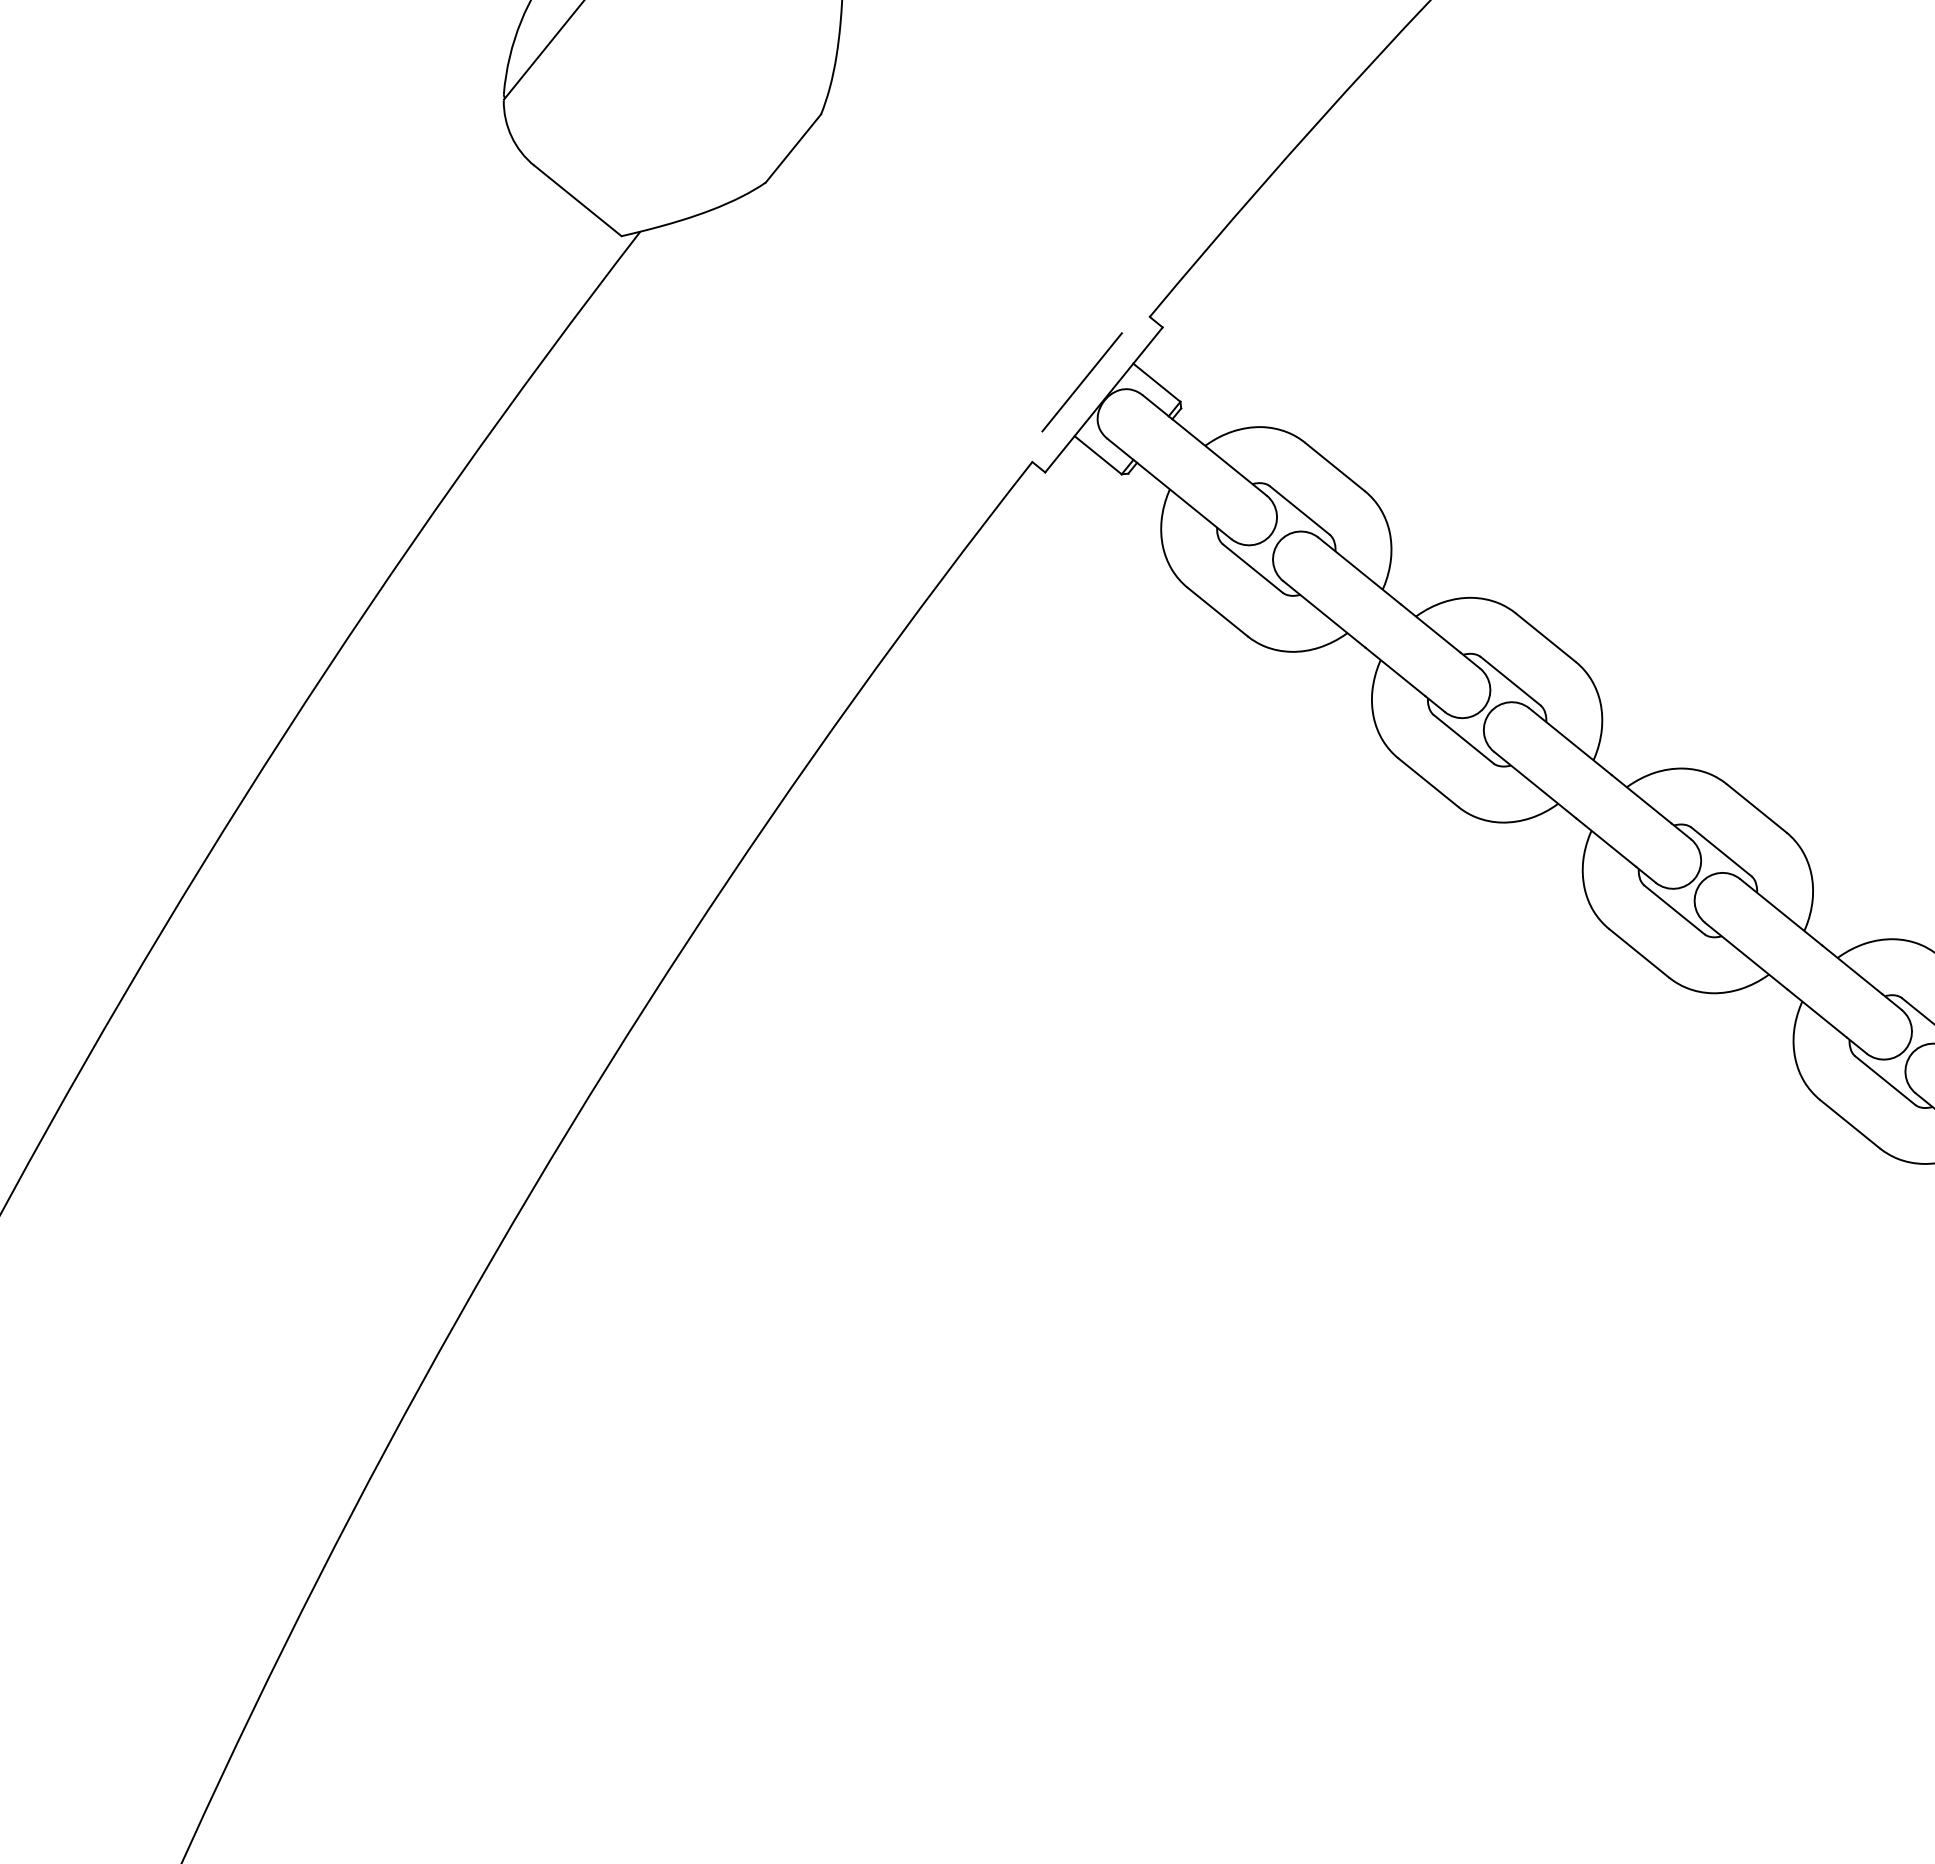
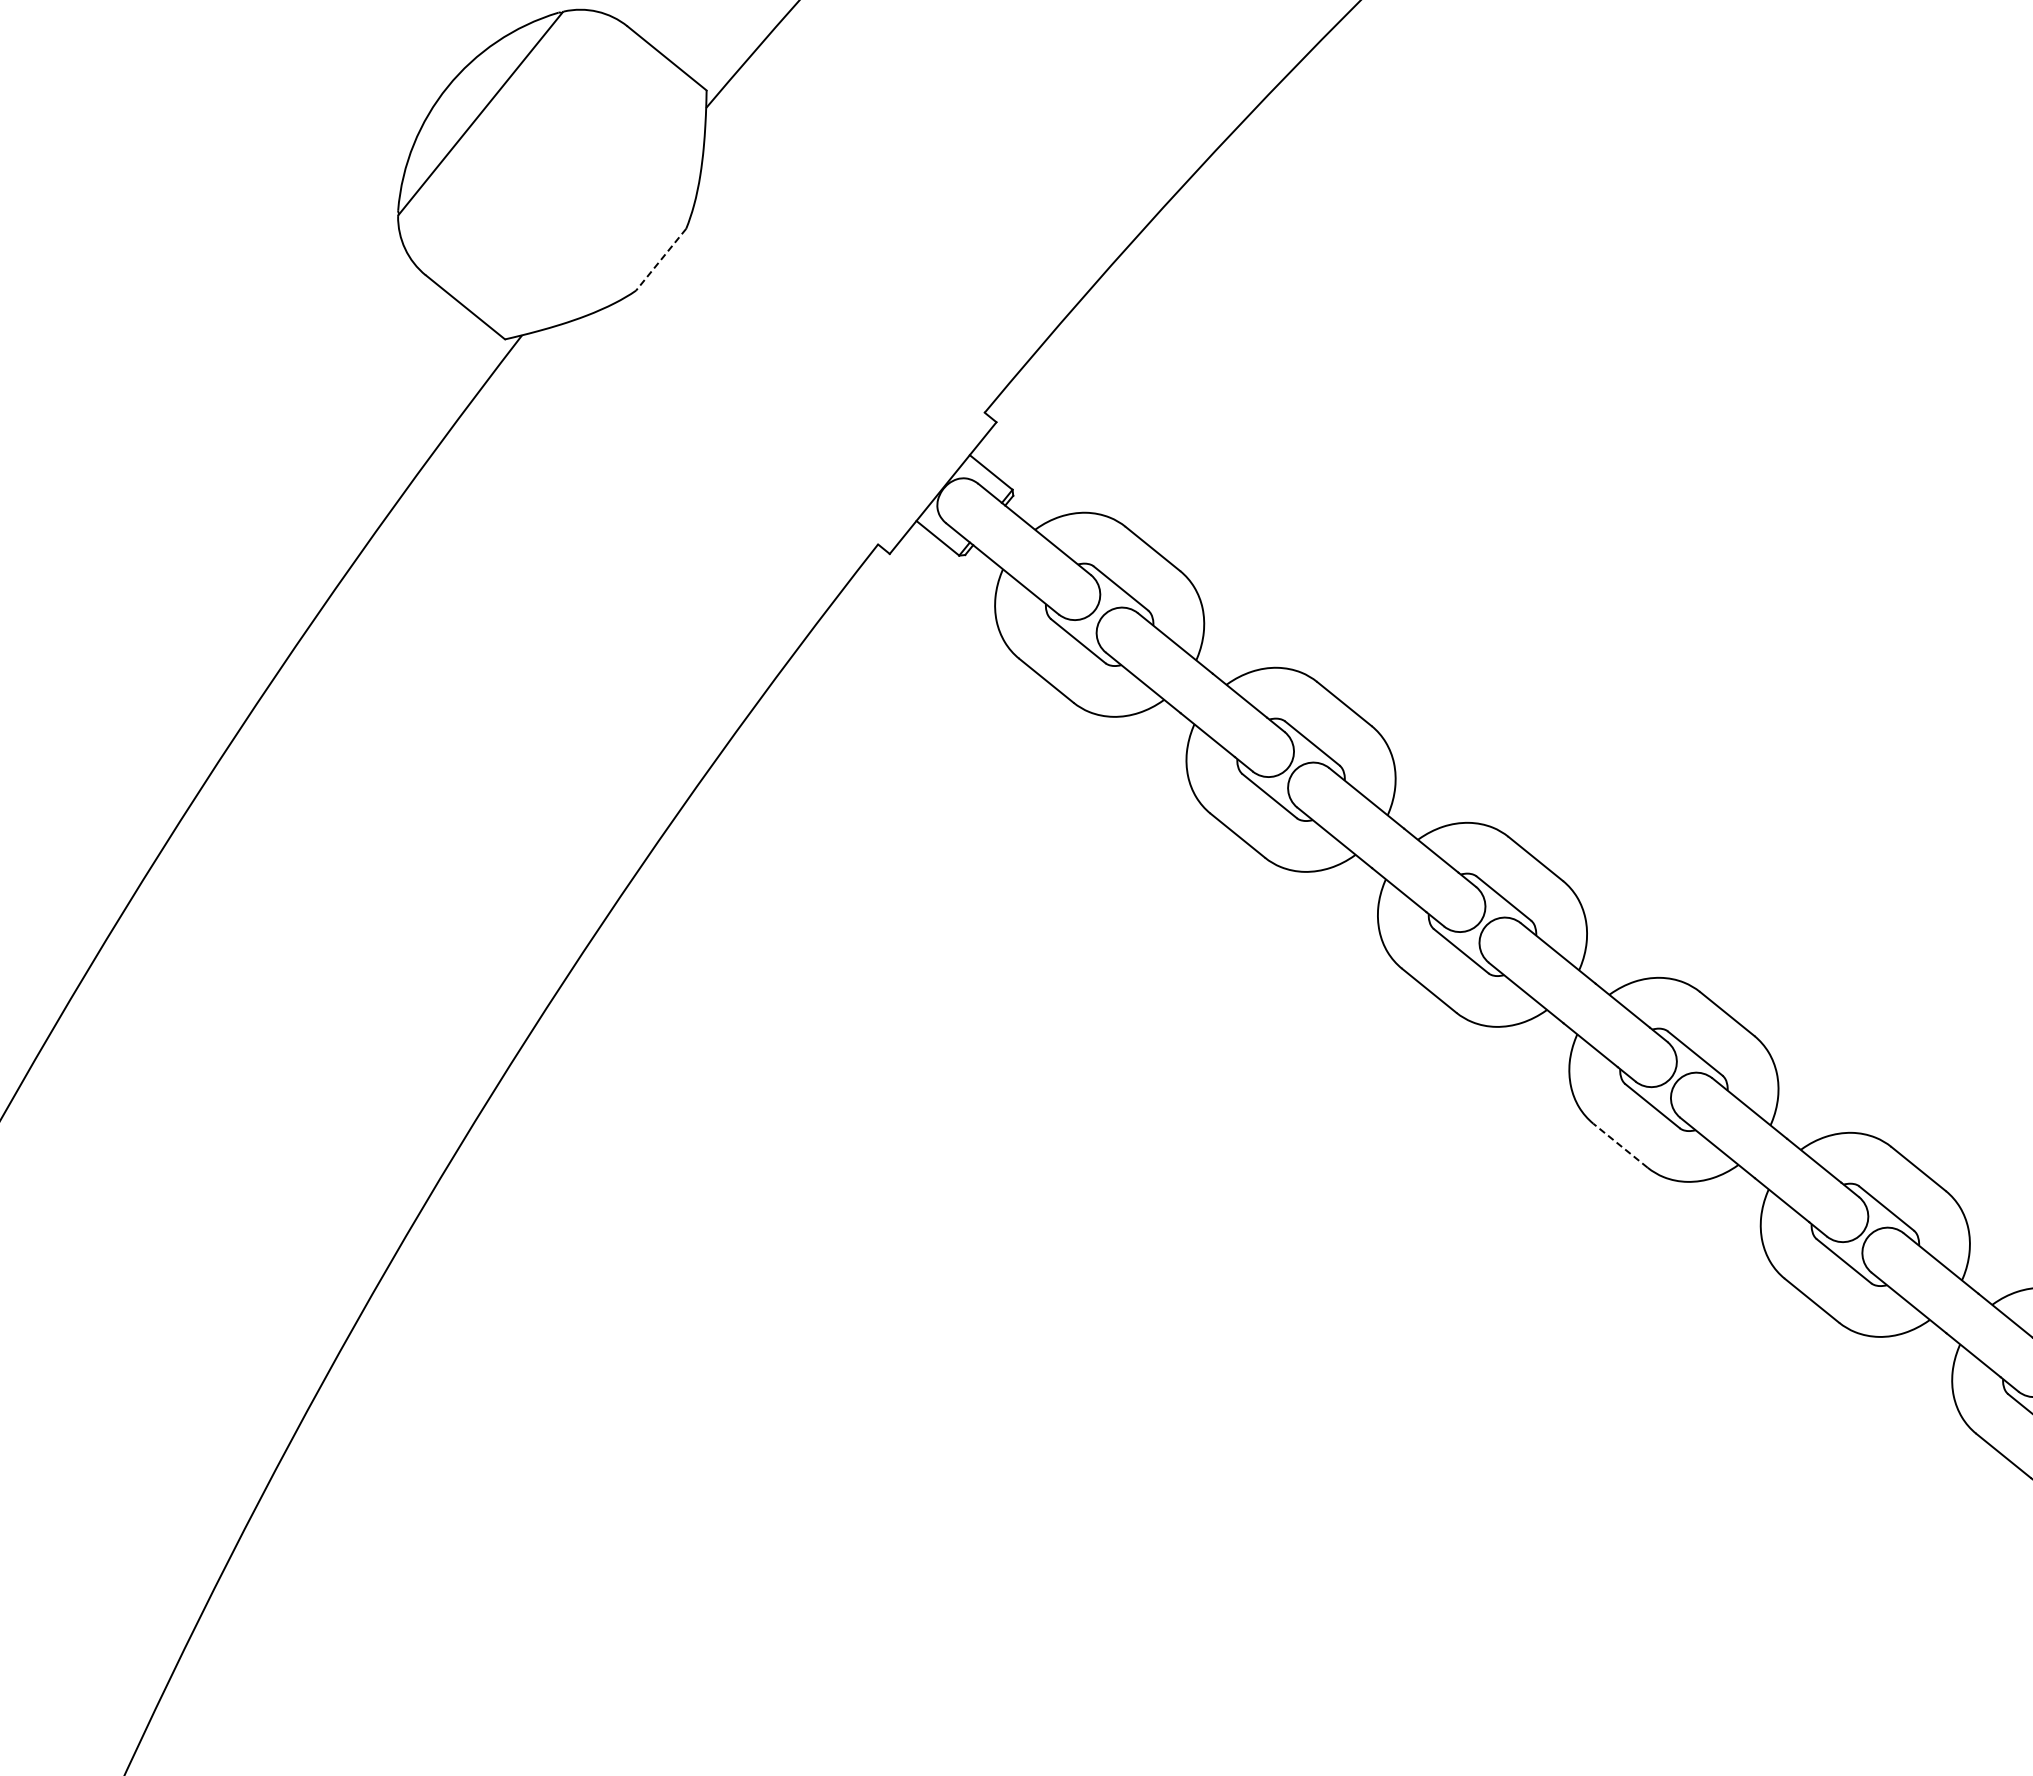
line: (793, 148) -> (661, 259), solid -> dashed
line: (1082, 381) -> (923, 471), removed
line: (1849, 1123) -> (1620, 1145), solid -> dashed

